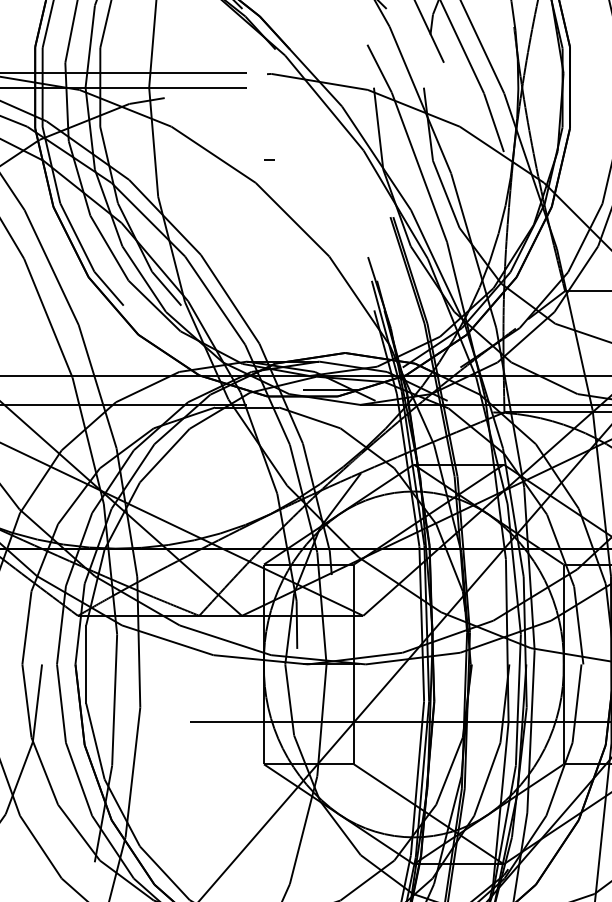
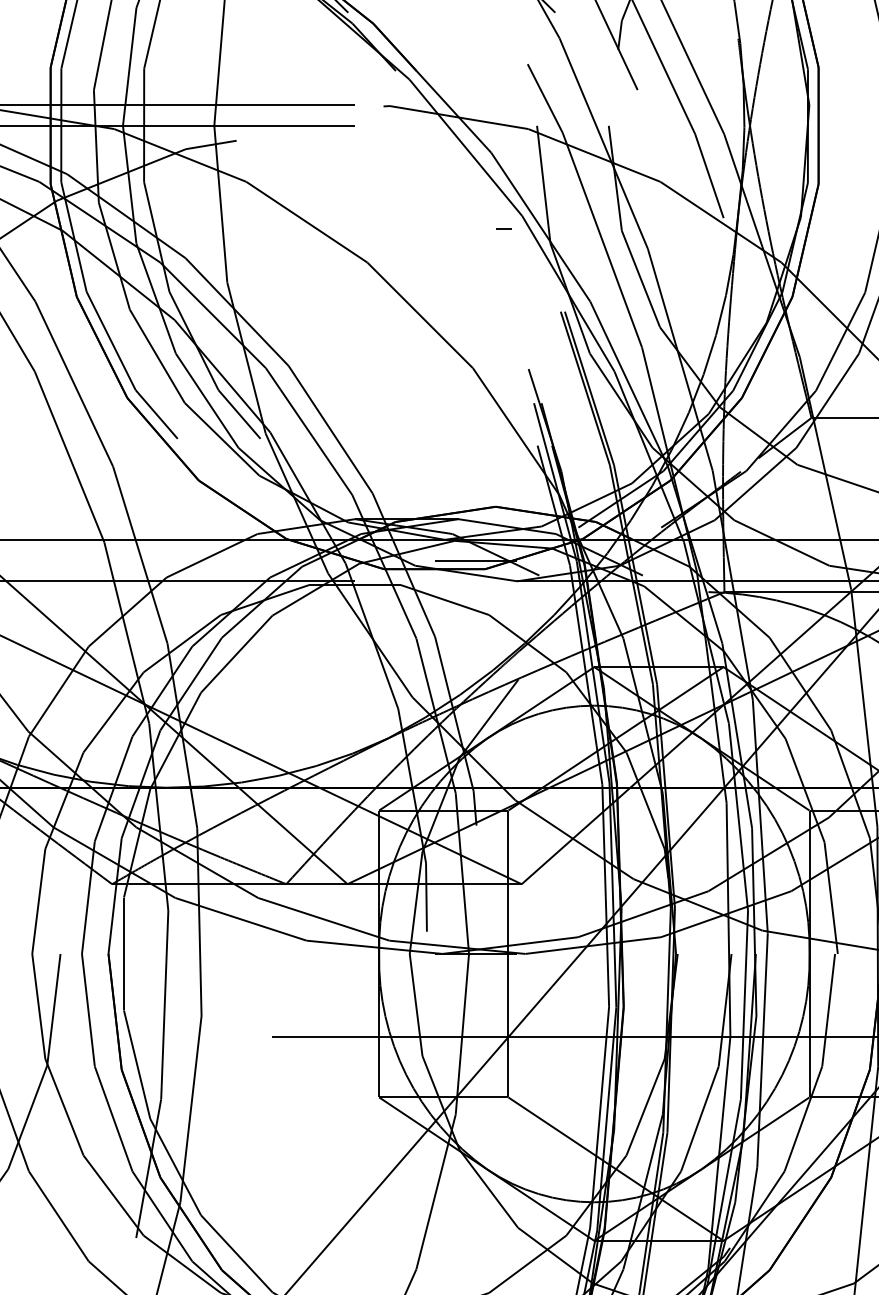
line: (269, 159) -> (503, 228), moved

